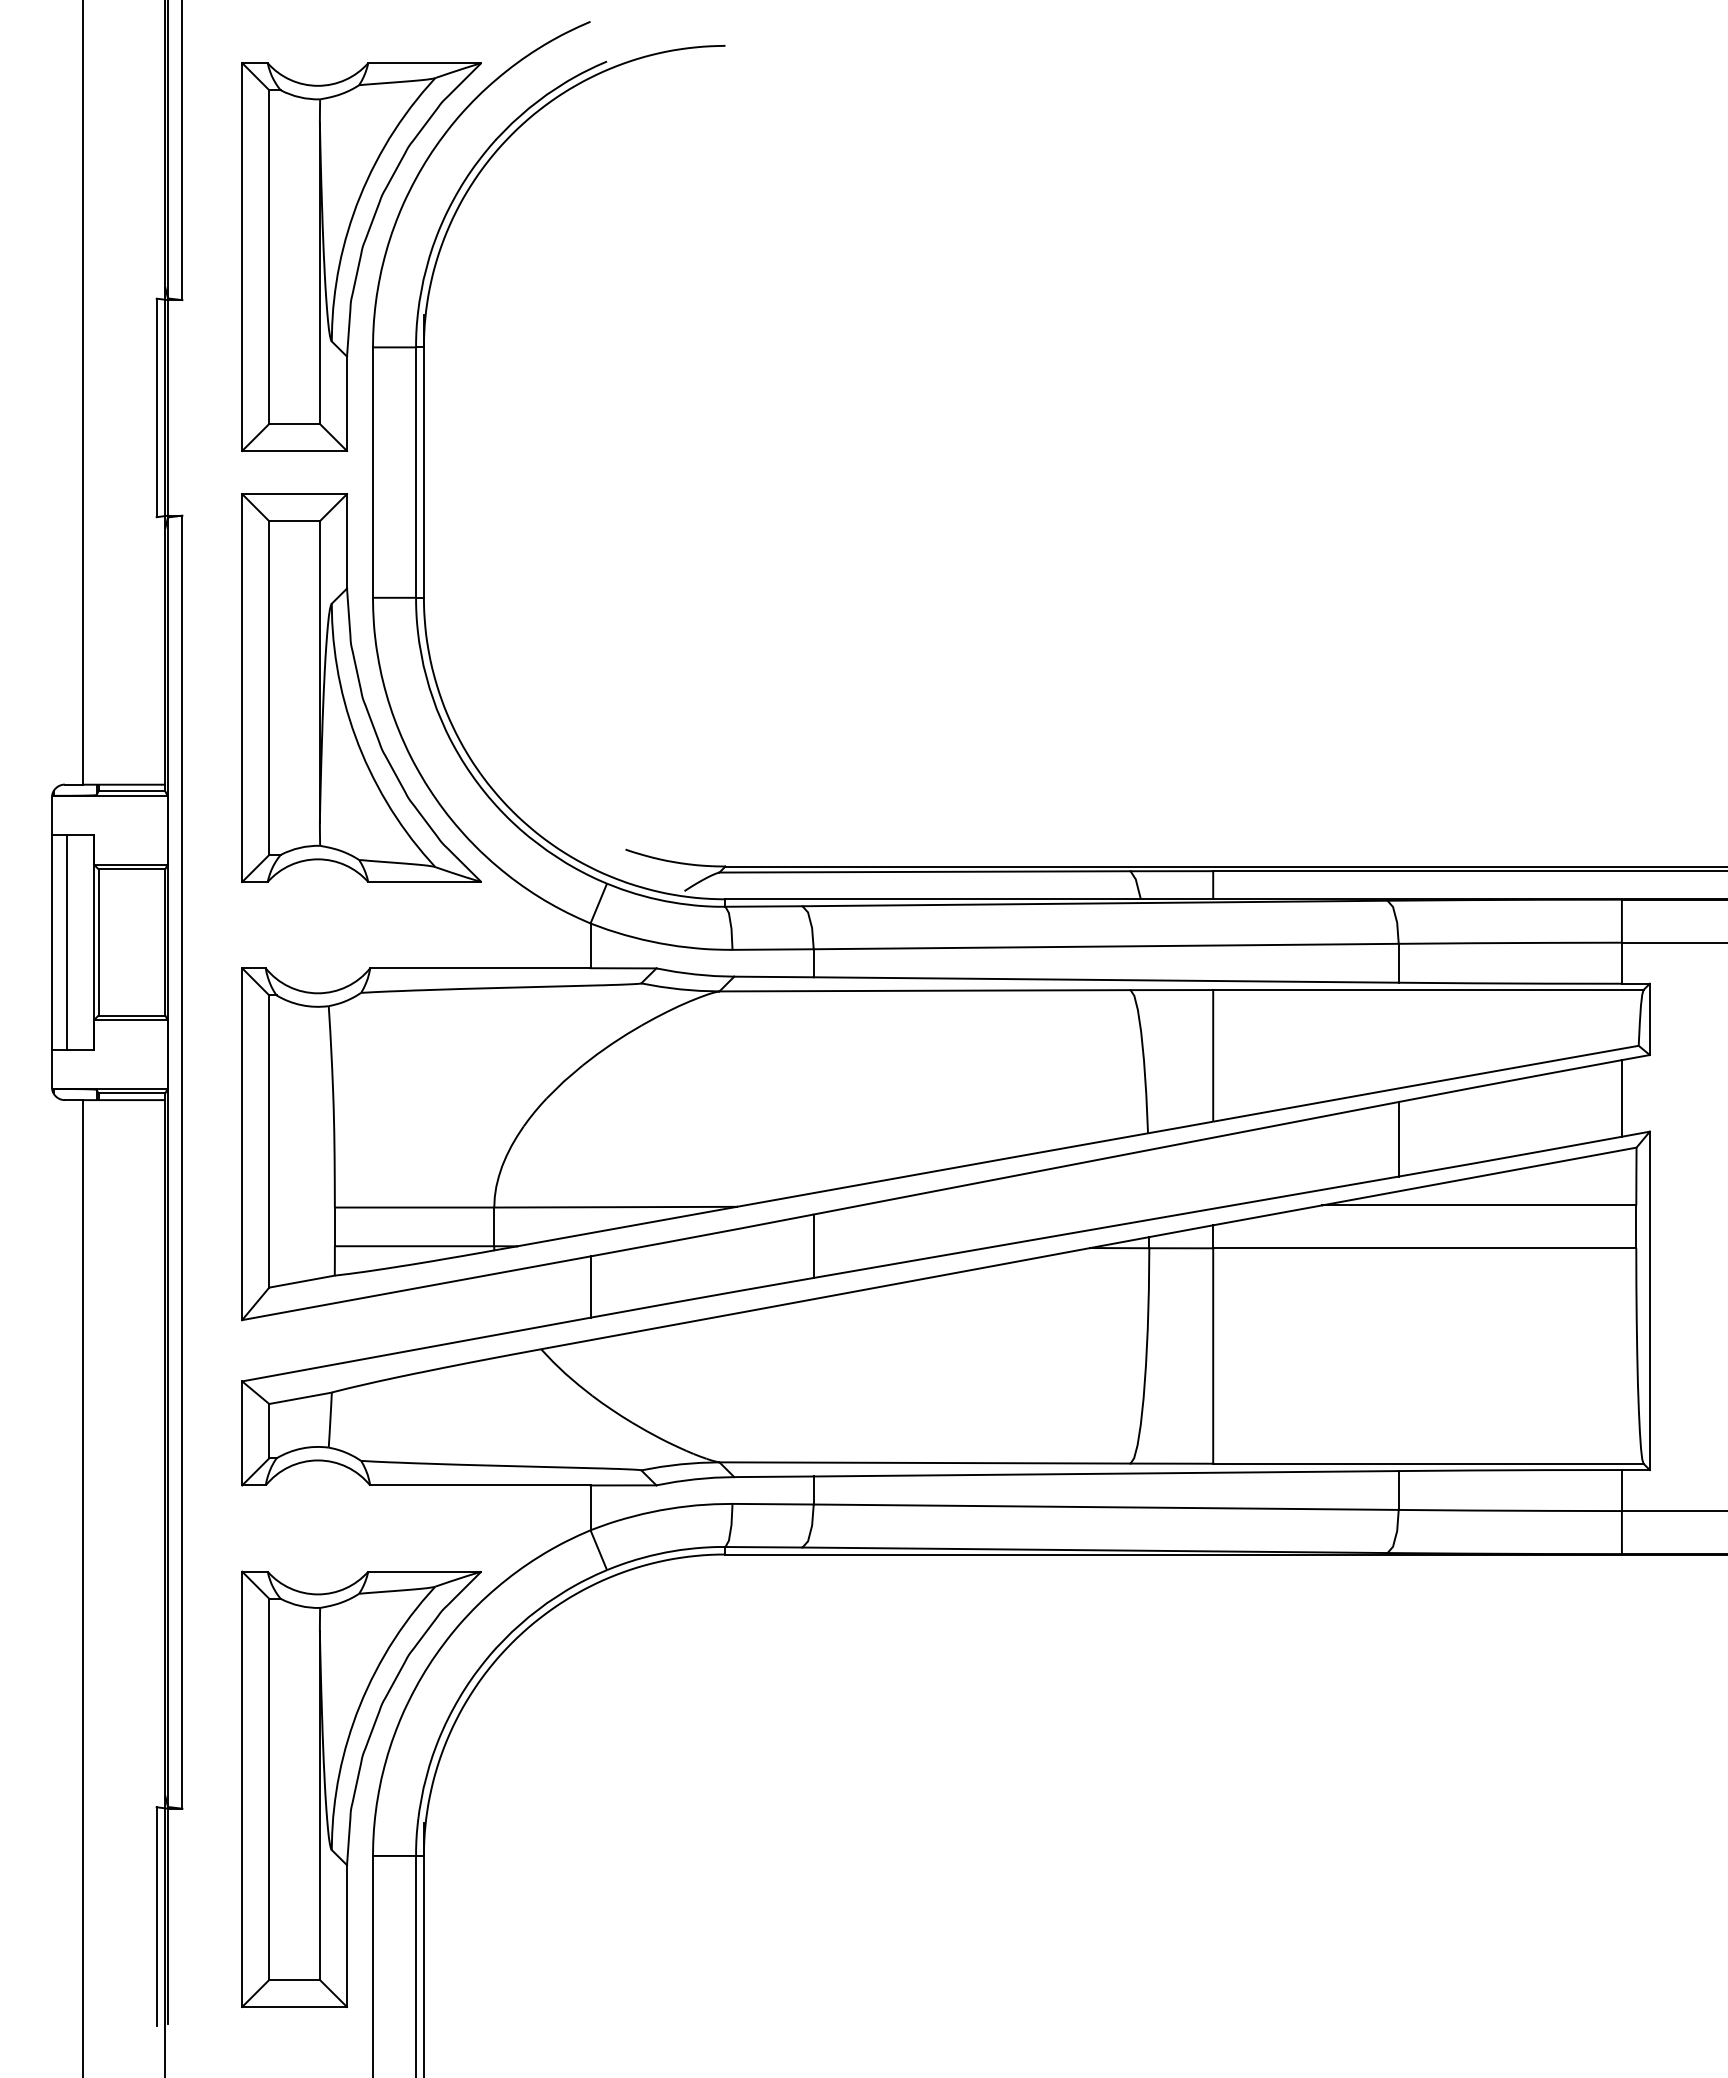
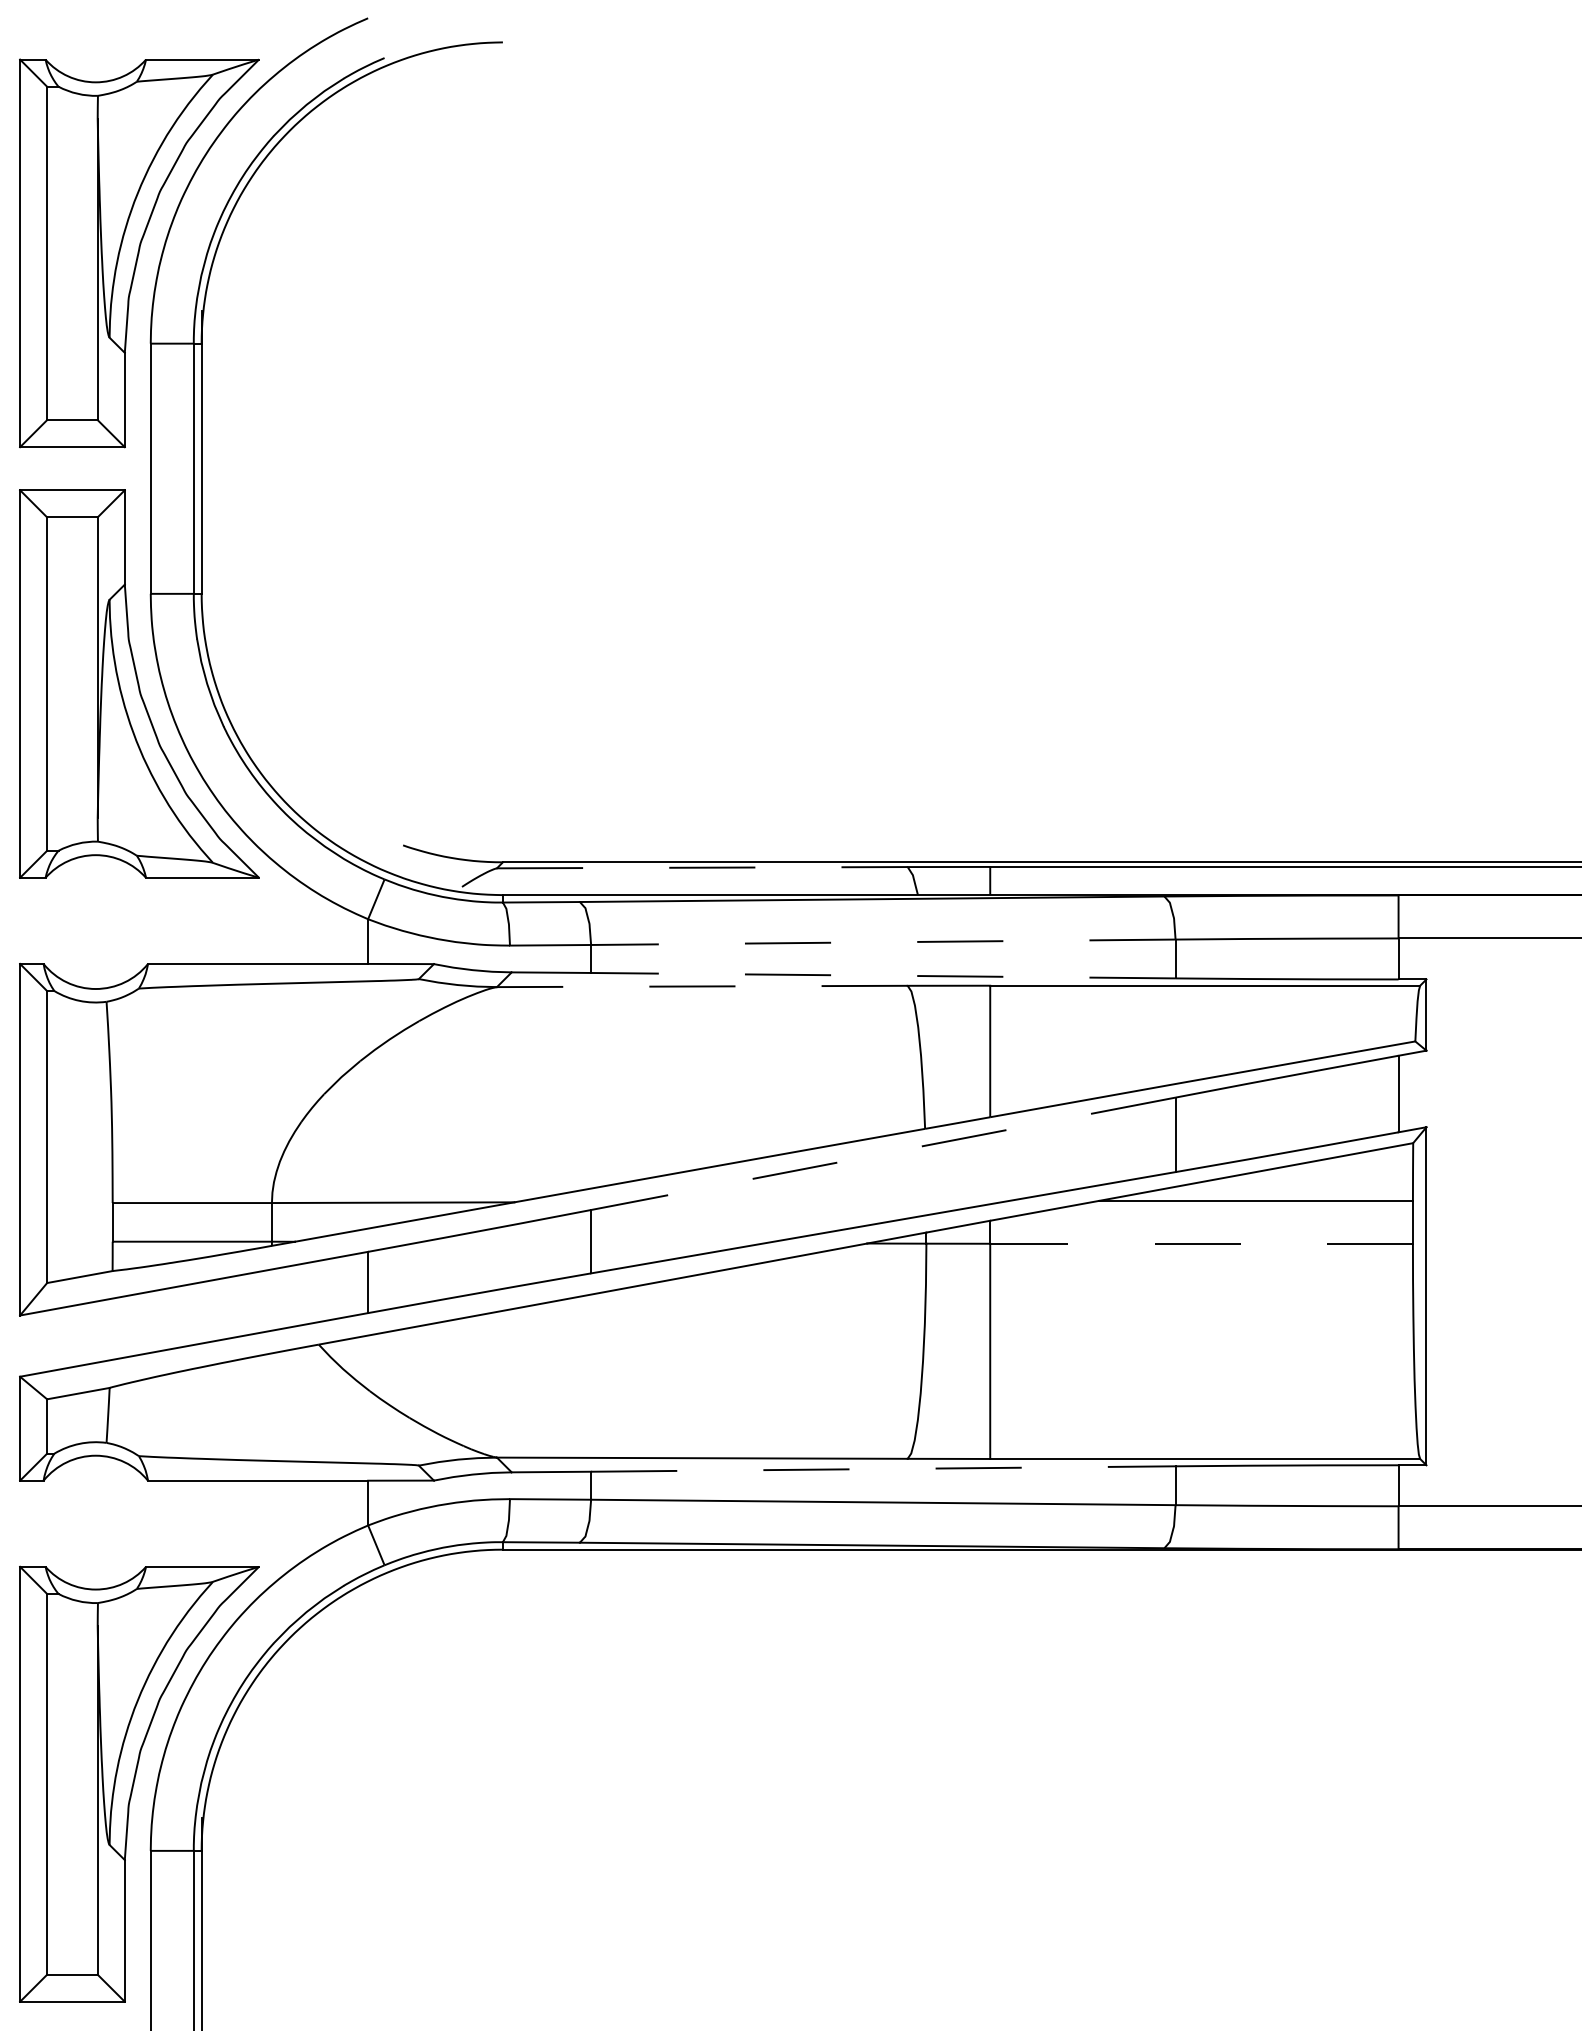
line: (925, 871) -> (702, 867), solid -> dashed
line: (1106, 946) -> (883, 942), solid -> dashed
line: (1106, 980) -> (883, 976), solid -> dashed
line: (925, 990) -> (702, 986), solid -> dashed
line: (1106, 1158) -> (883, 1154), solid -> dashed
line: (1424, 1248) -> (1201, 1243), solid -> dashed
line: (1106, 1473) -> (883, 1468), solid -> dashed

